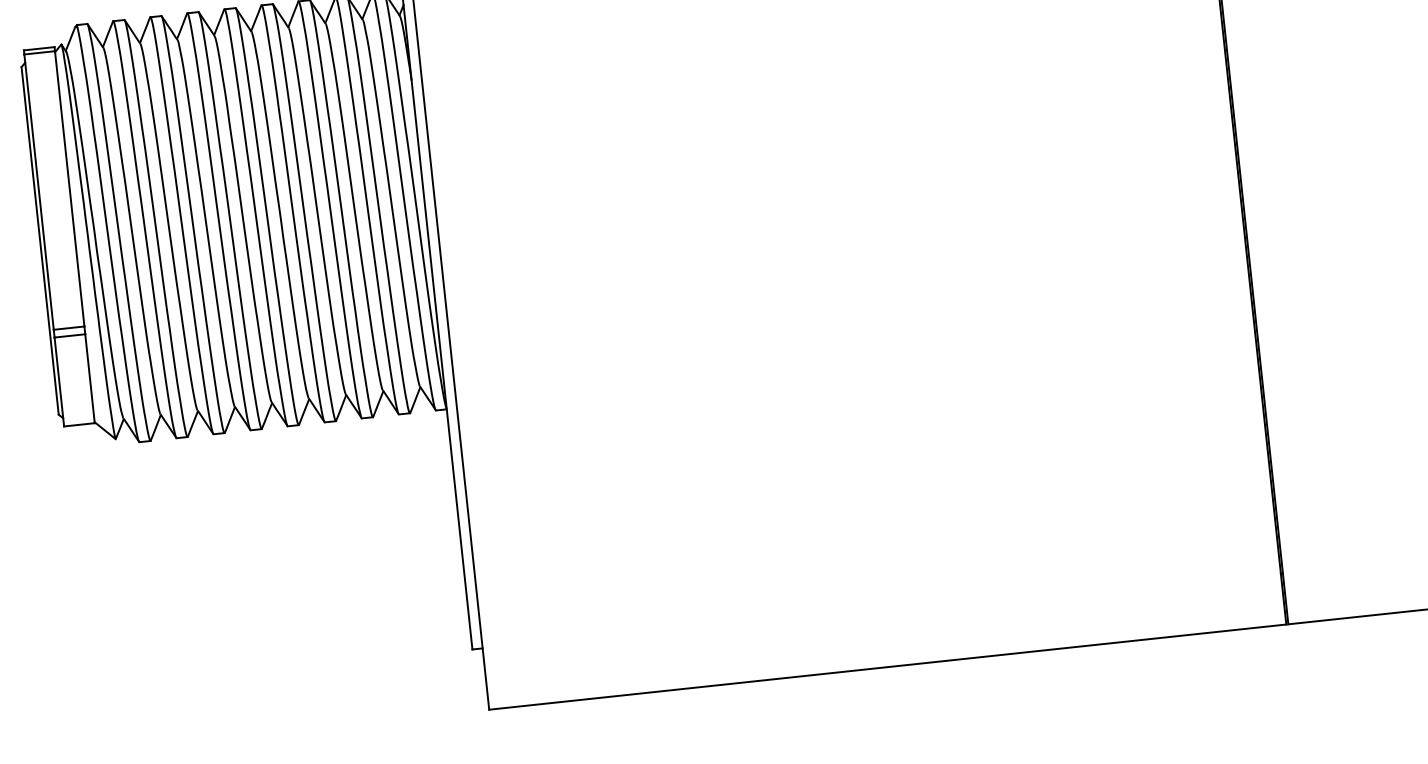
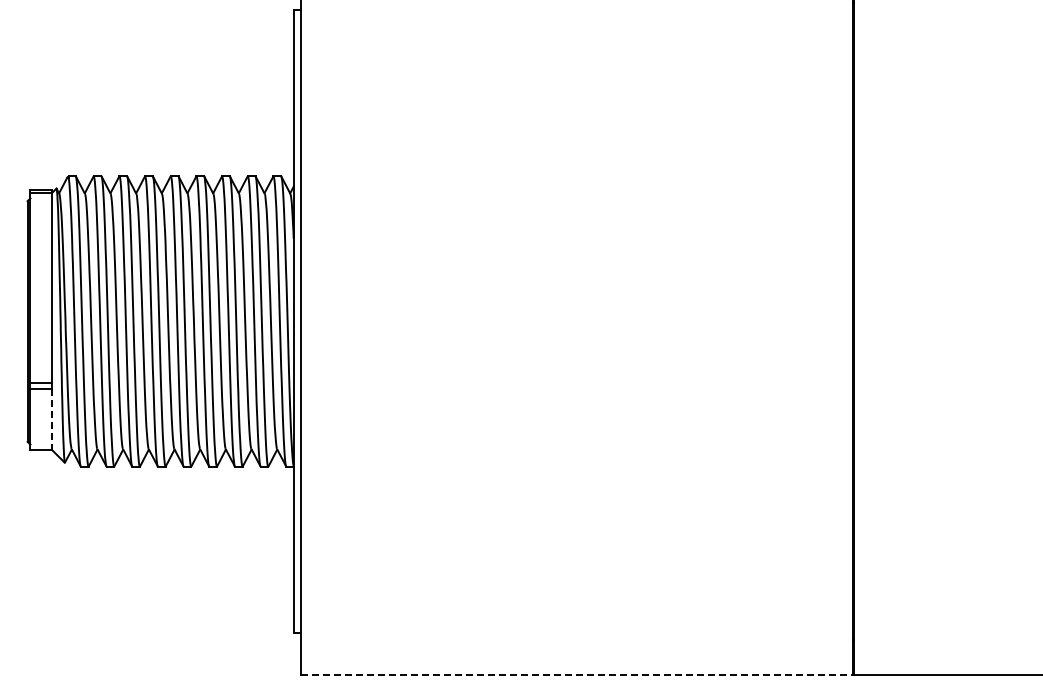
line: (89, 378) -> (51, 419), solid -> dashed
line: (888, 667) -> (577, 675), solid -> dashed

